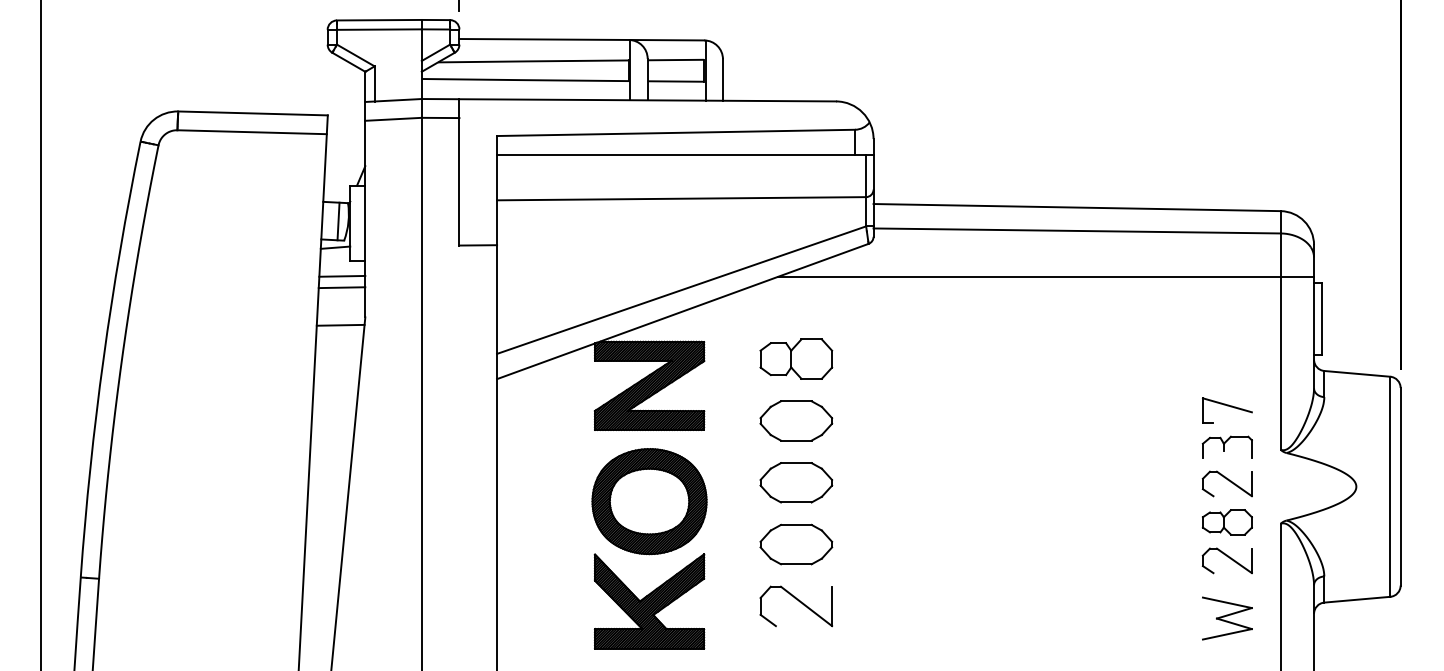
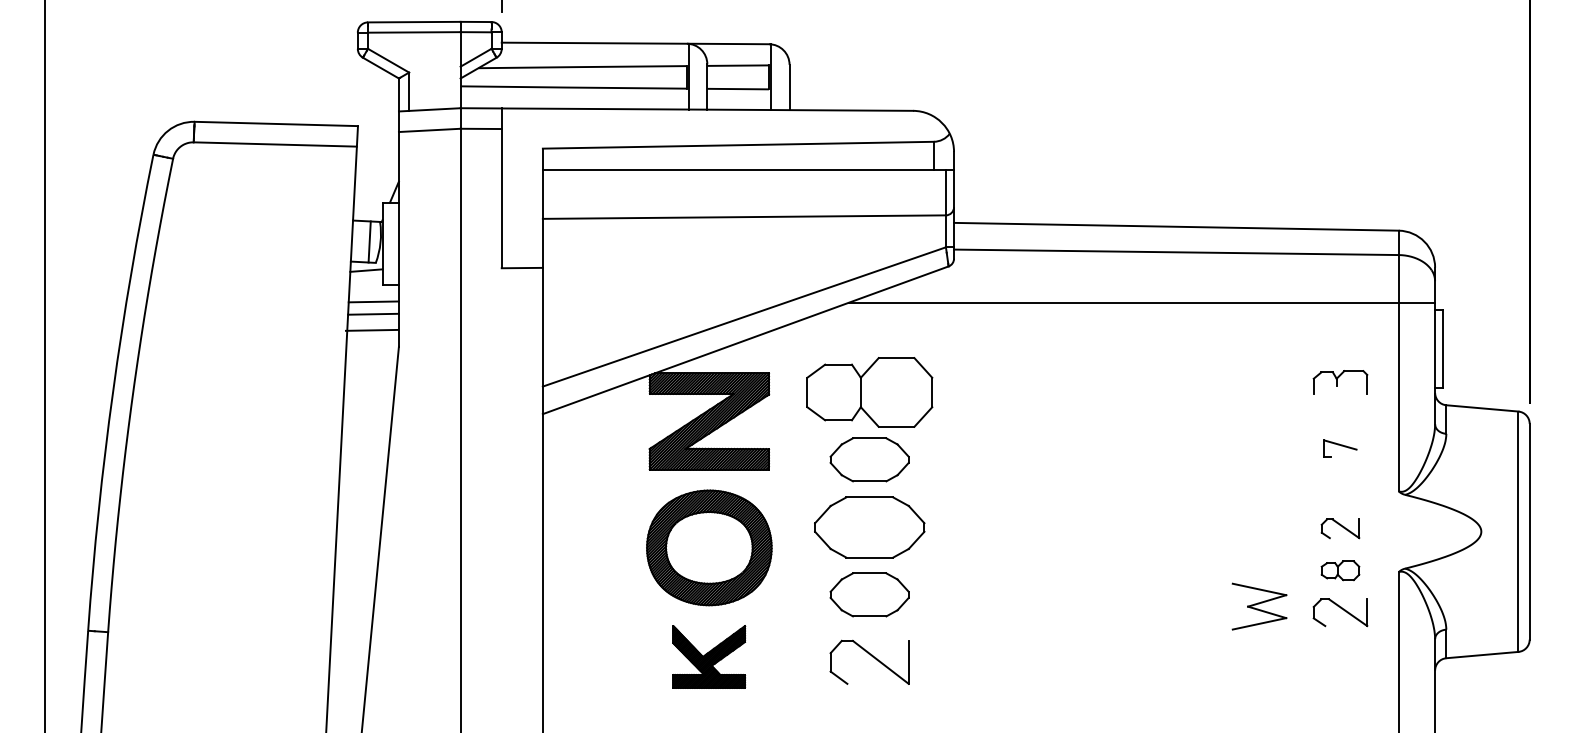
line: (340, 324) -> (371, 329), moved
part: (796, 358) -> (869, 391), size x1.6
part: (1227, 410) -> (1340, 448), size x0.6
part: (1227, 447) -> (1340, 382), moved
part: (796, 481) -> (869, 526), size x1.4
part: (1227, 483) -> (1340, 528), size x0.7
part: (1227, 522) -> (1340, 570), size x0.7
part: (648, 601) -> (708, 656), size x0.6
part: (1227, 618) -> (1259, 606), moved

